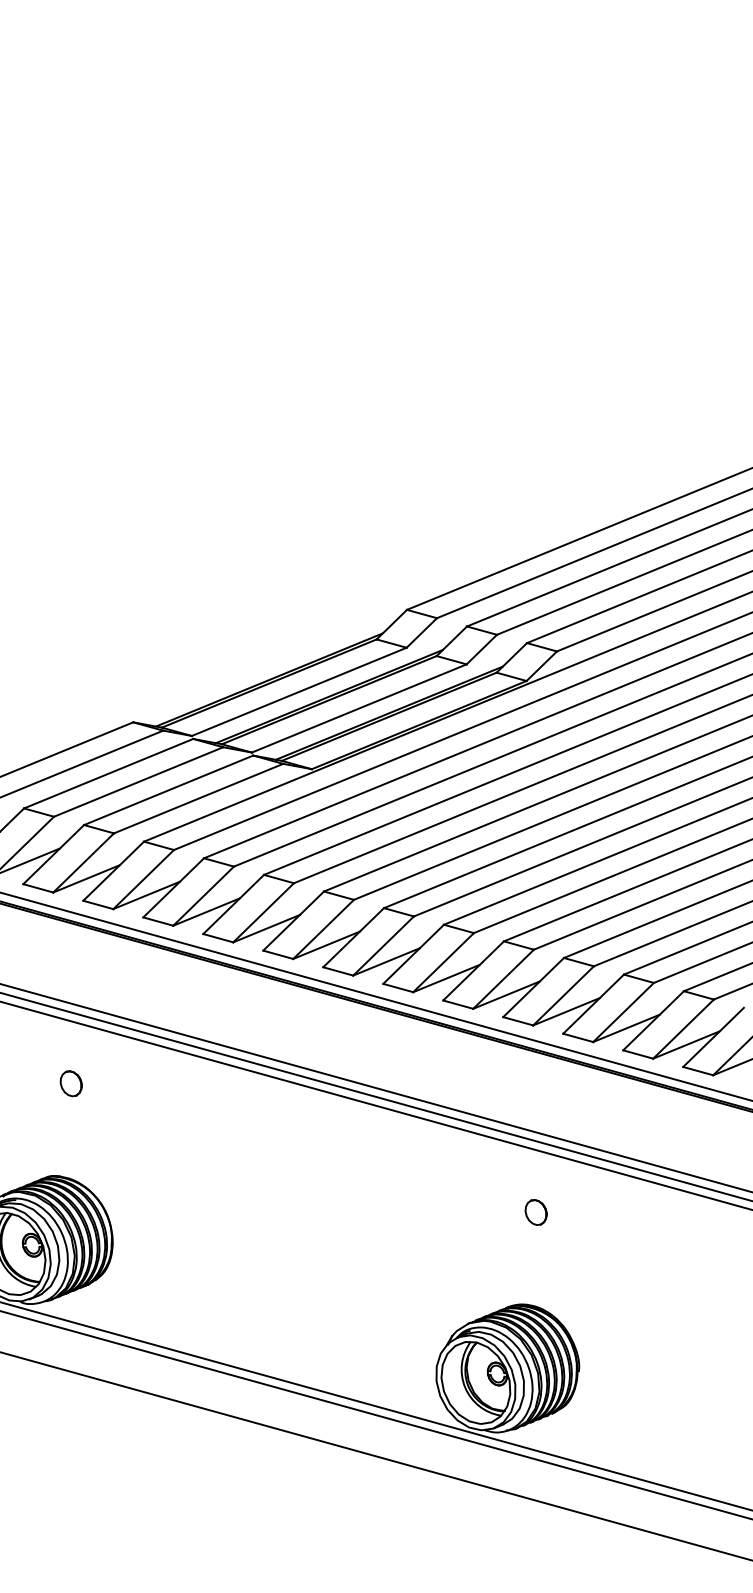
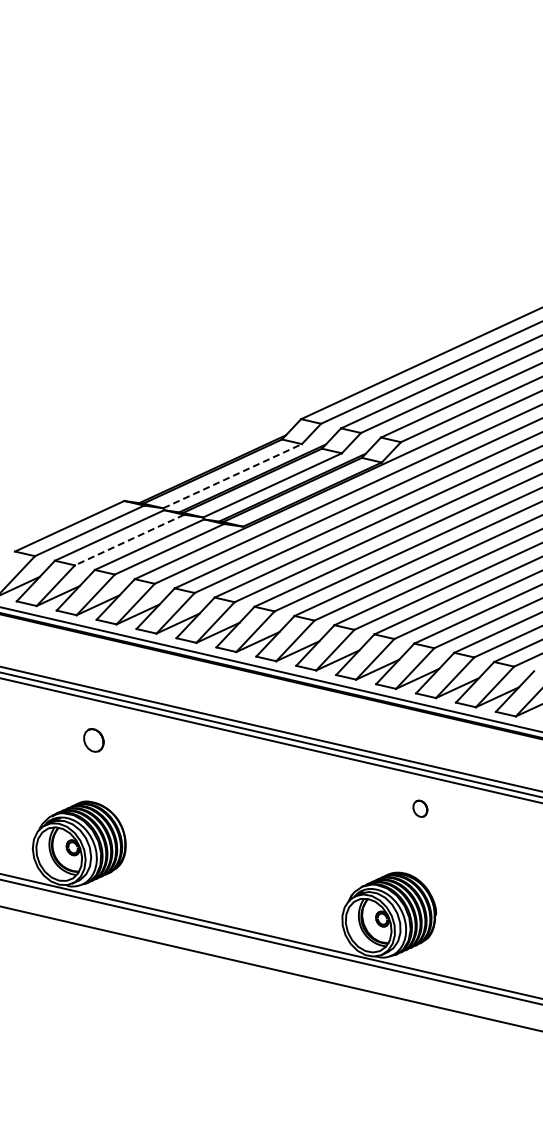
line: (300, 690) -> (233, 475), solid -> dashed
line: (138, 782) -> (129, 540), solid -> dashed
part: (70, 1083) -> (93, 740), size x1.4
part: (536, 1212) -> (420, 808), moved

